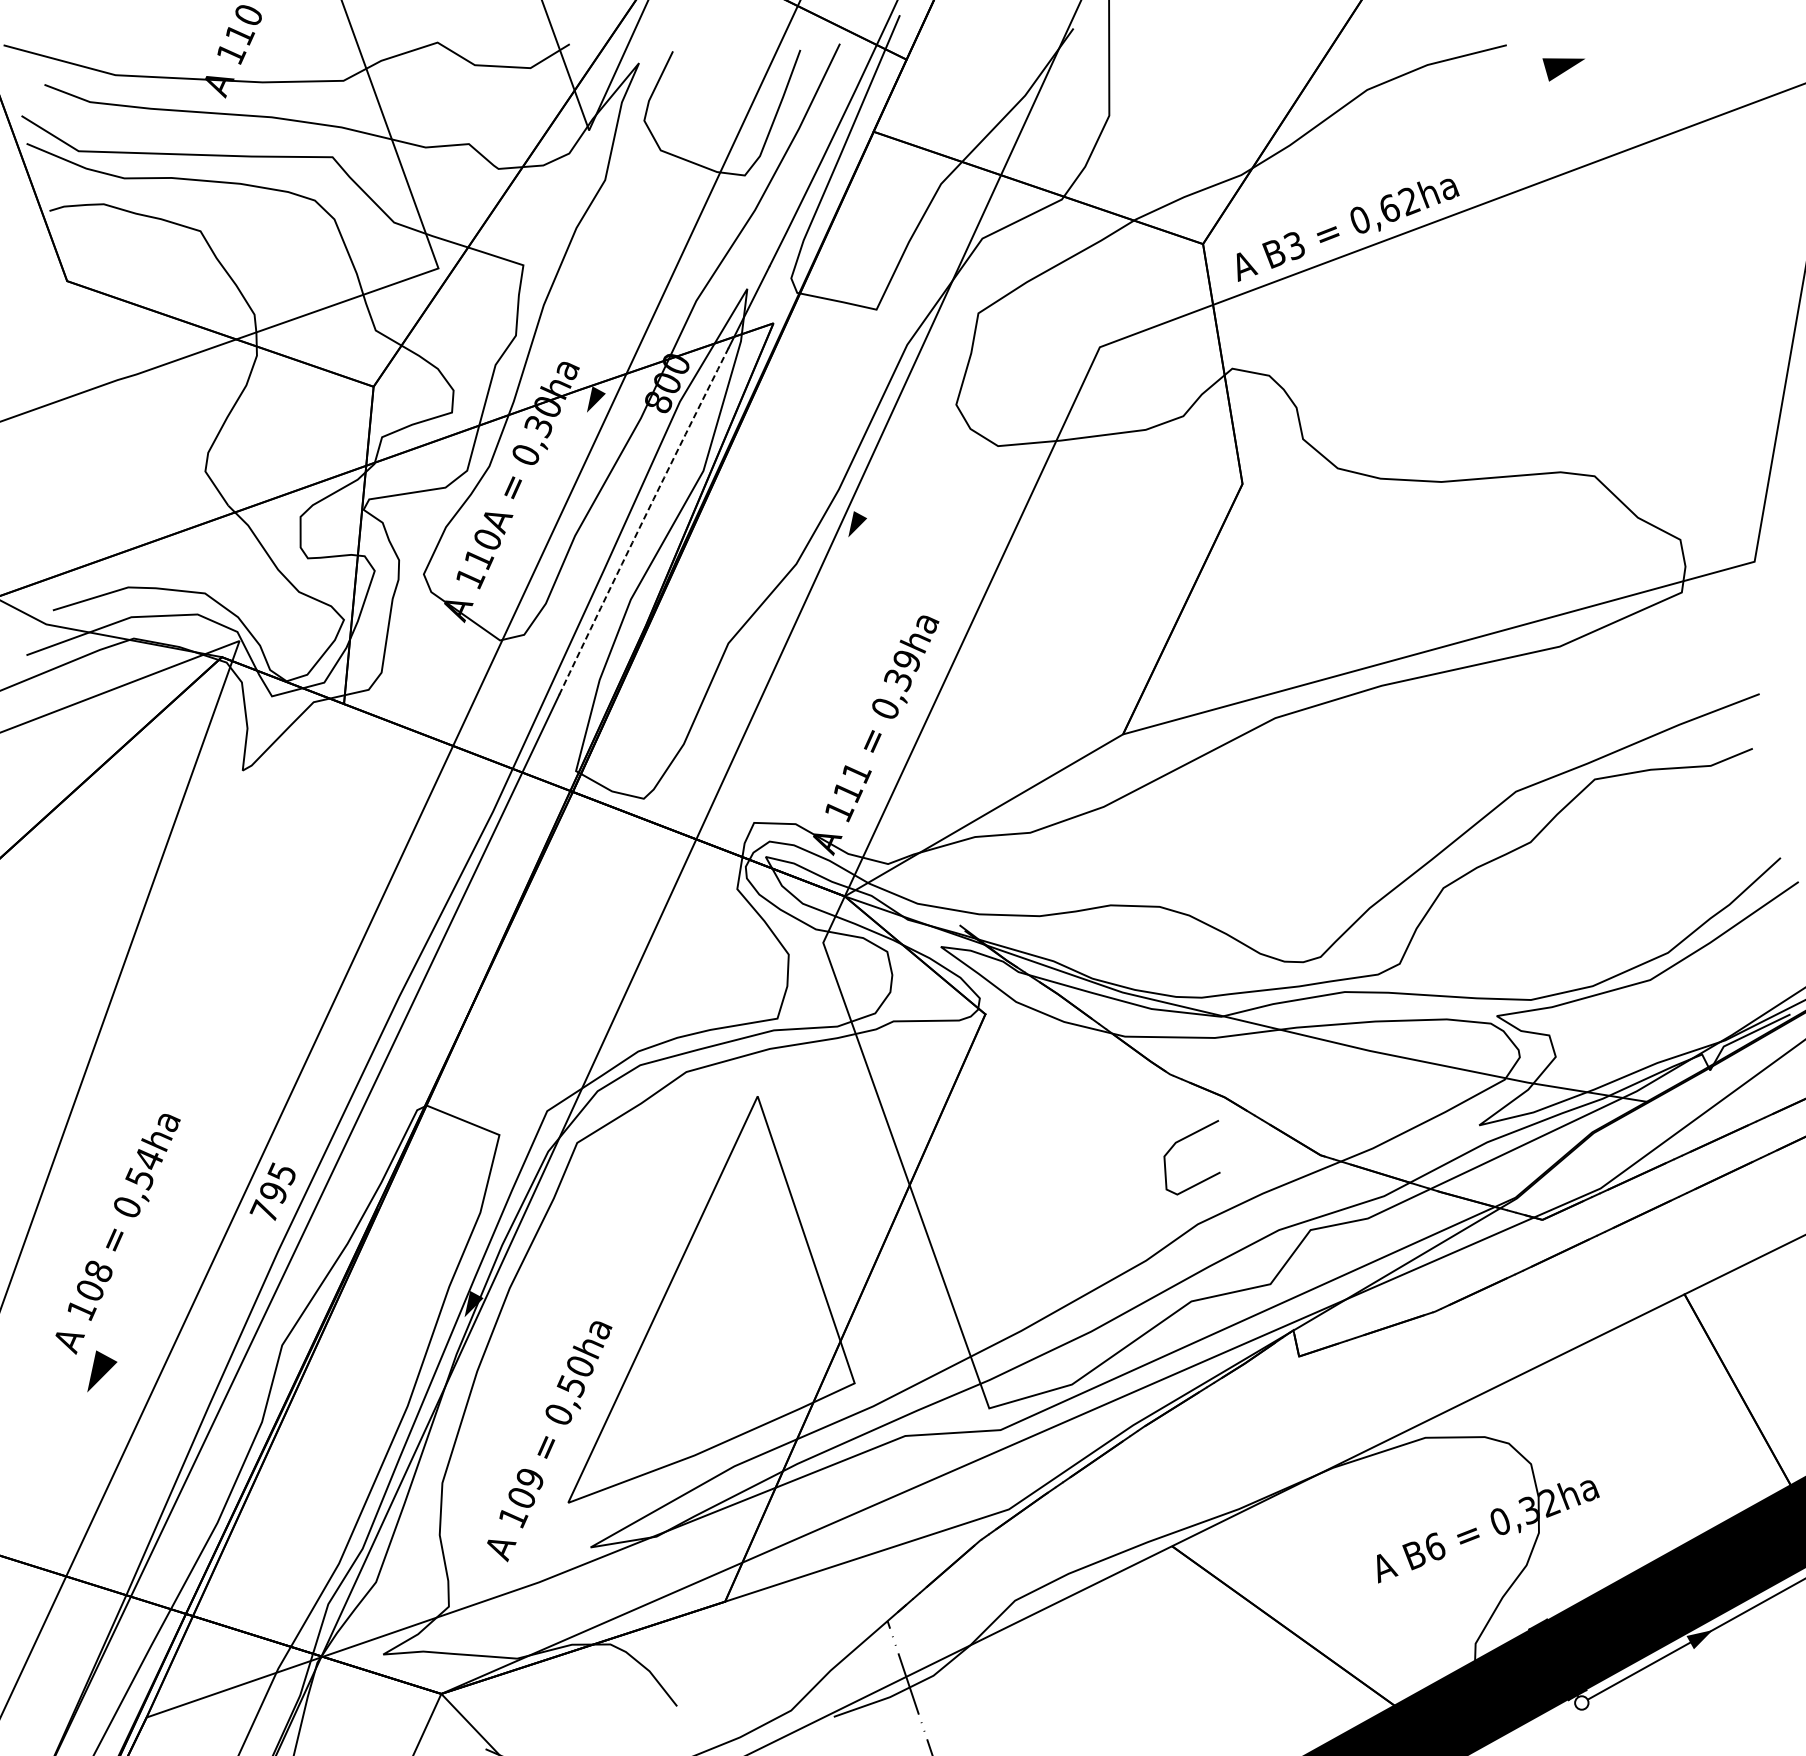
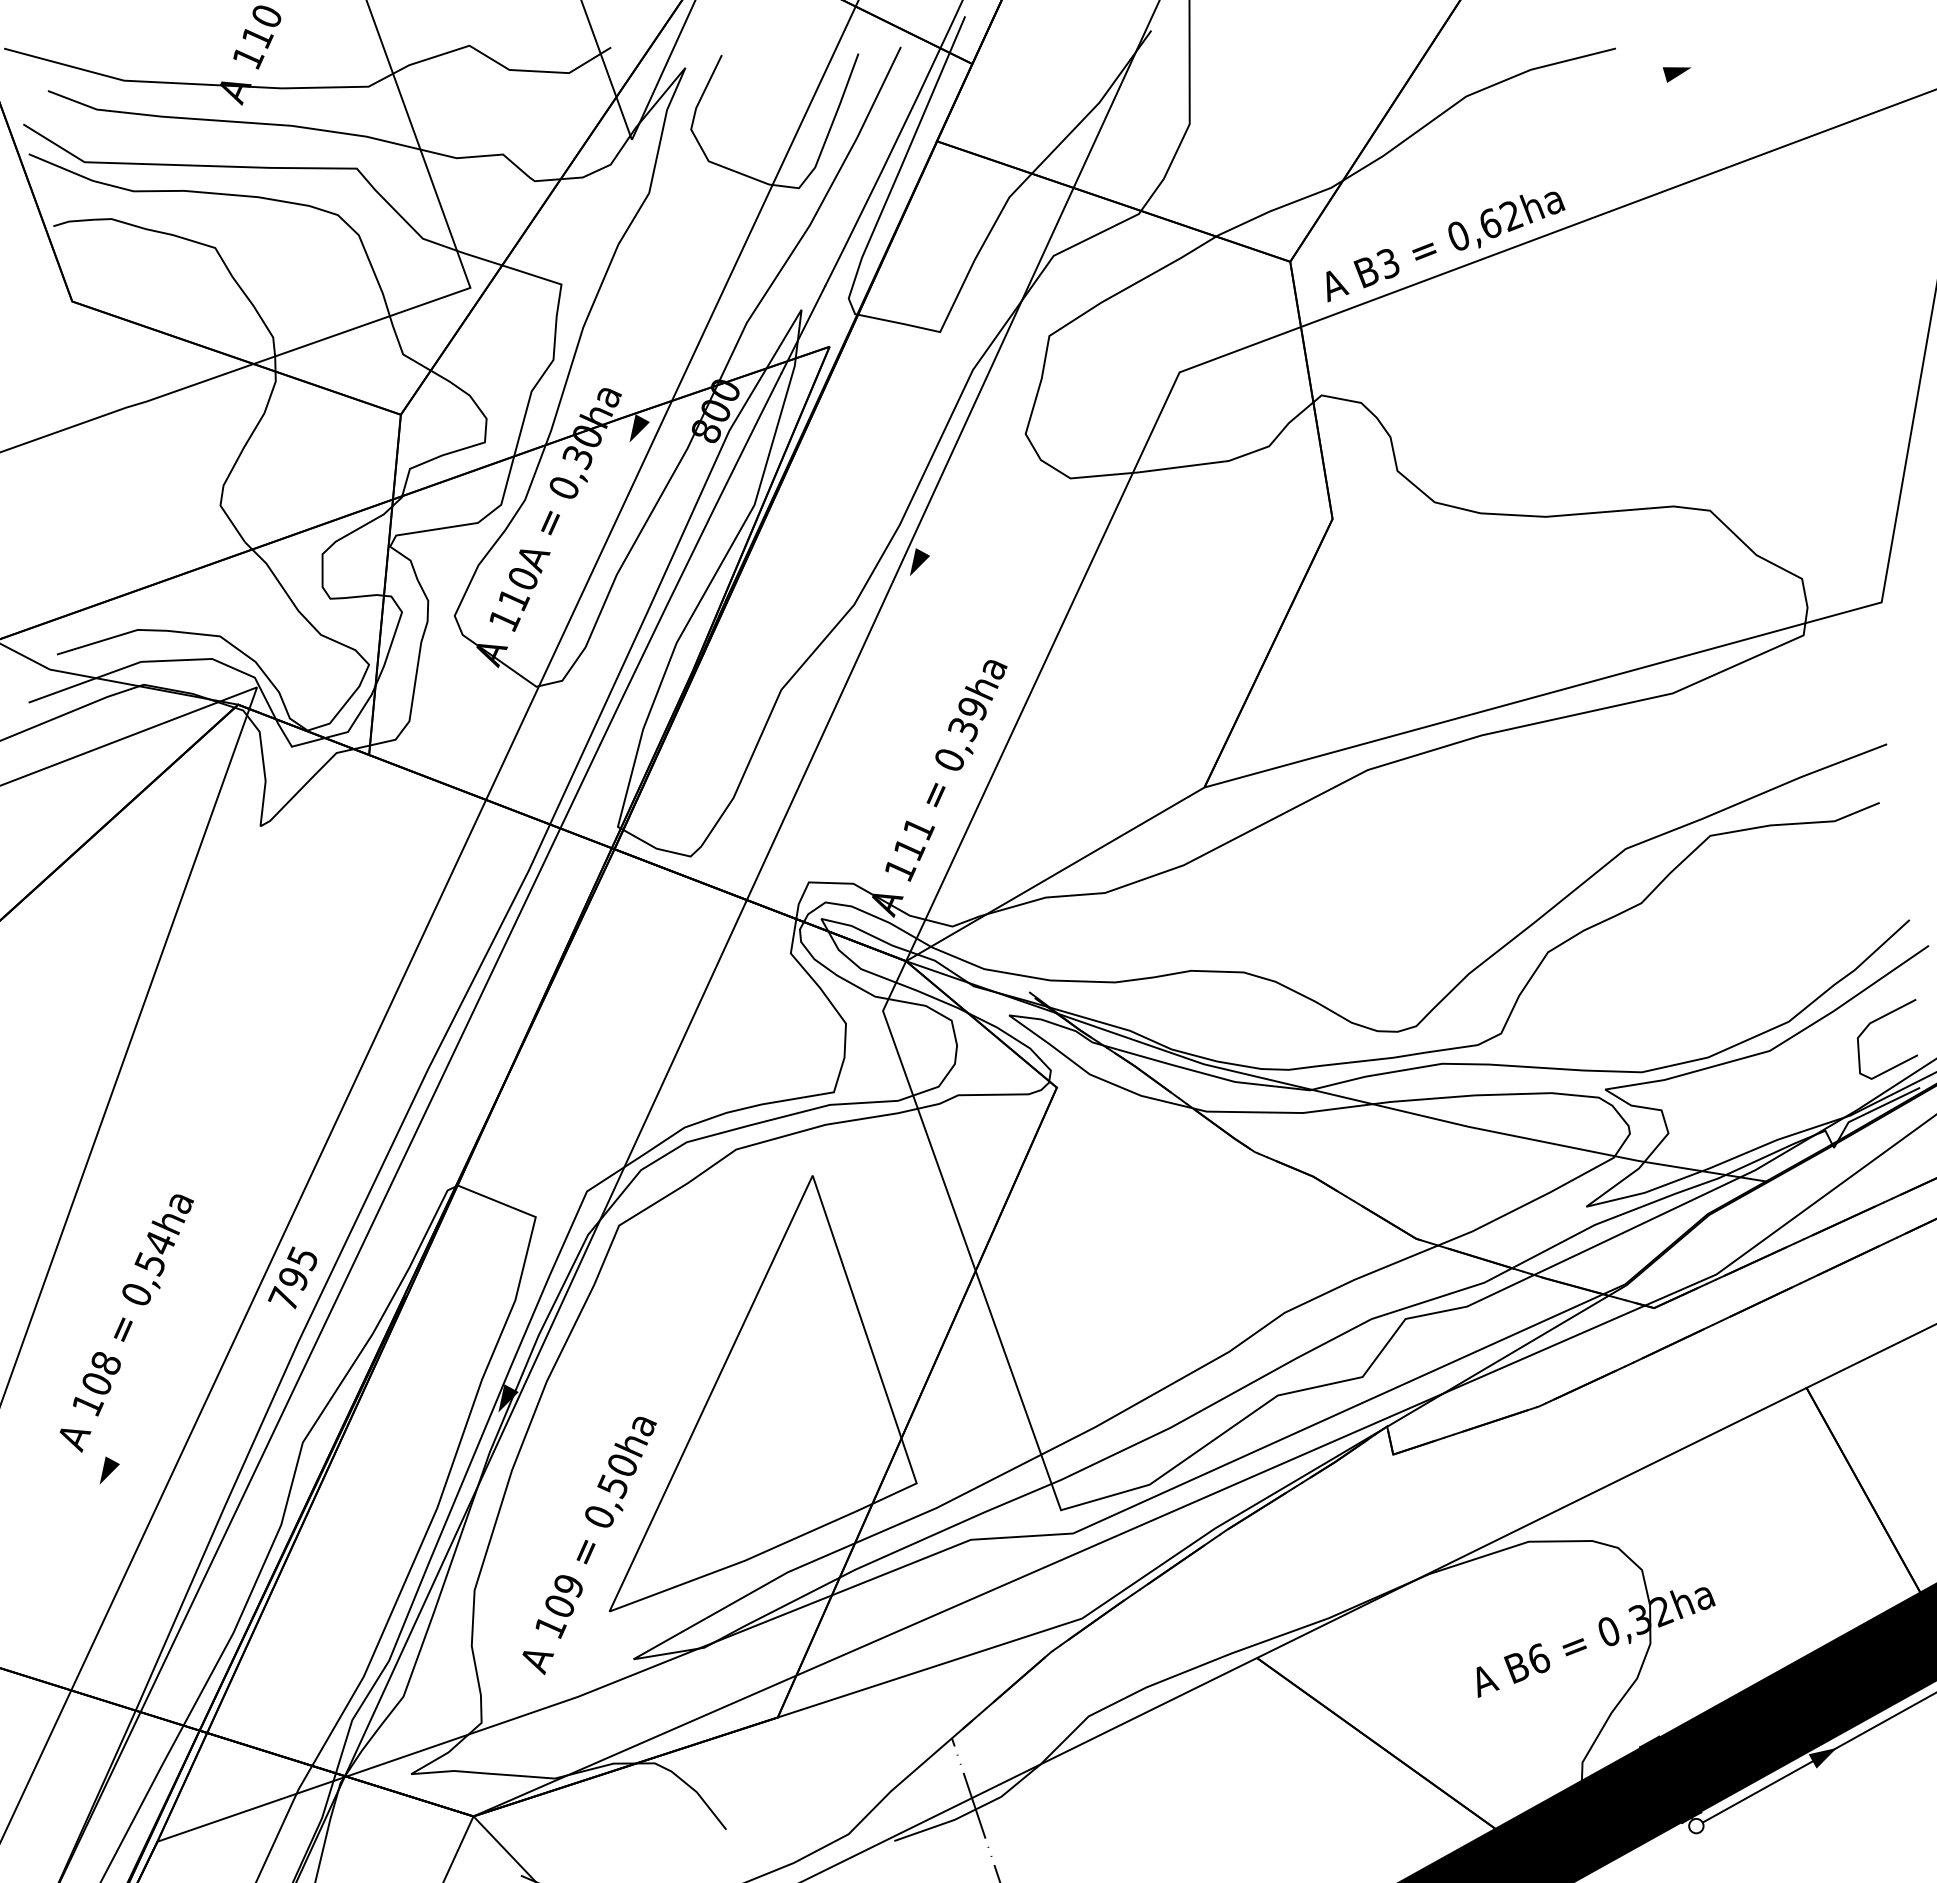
part: (1563, 69) -> (1676, 74), size x0.62
arc: (642, 520) -> (689, 558), dashed -> solid
curve: (1183, 1140) -> (1878, 1020), moved
part: (101, 1371) -> (109, 1470), size x0.62

